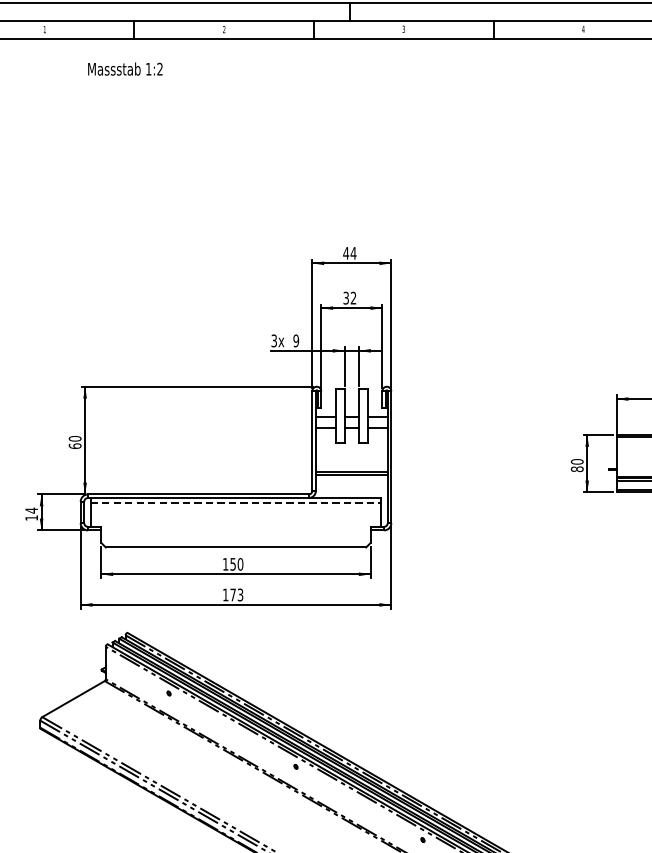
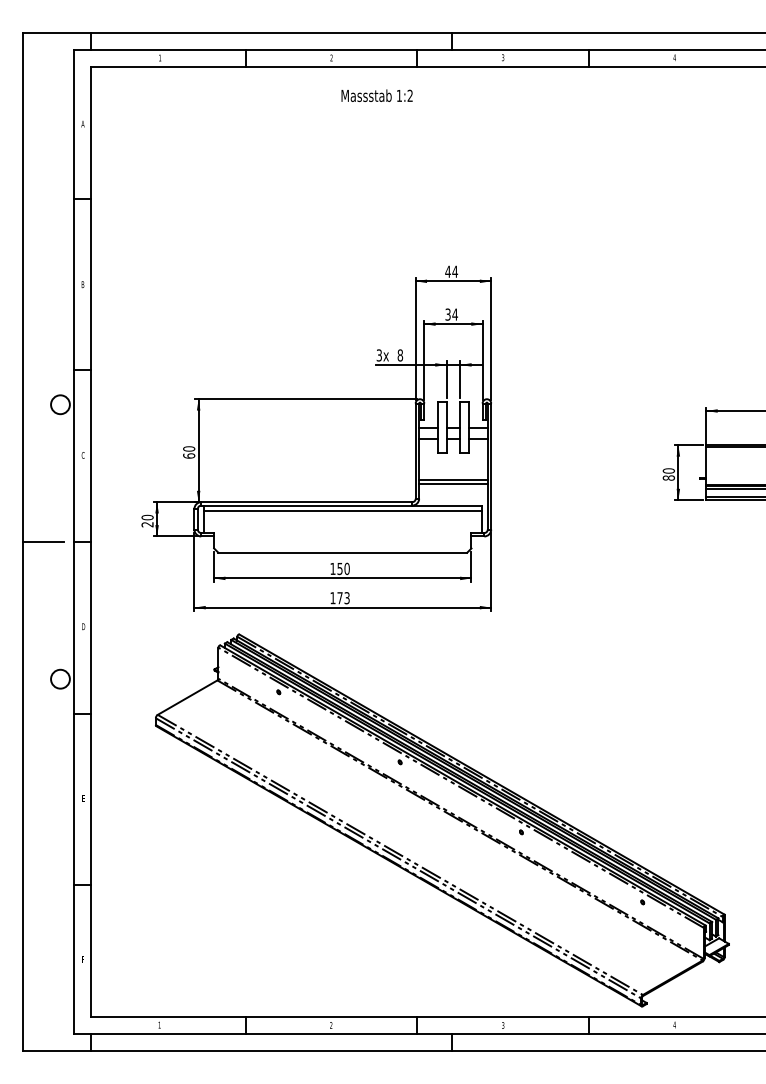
text: (124, 68) -> (376, 95), moved
text: (353, 298) -> (455, 314), 32 -> 34
text: (296, 340) -> (400, 355), 9 -> 8
line: (235, 503) -> (342, 510), dashed -> solid
text: (31, 513) -> (147, 520), 14 -> 20

